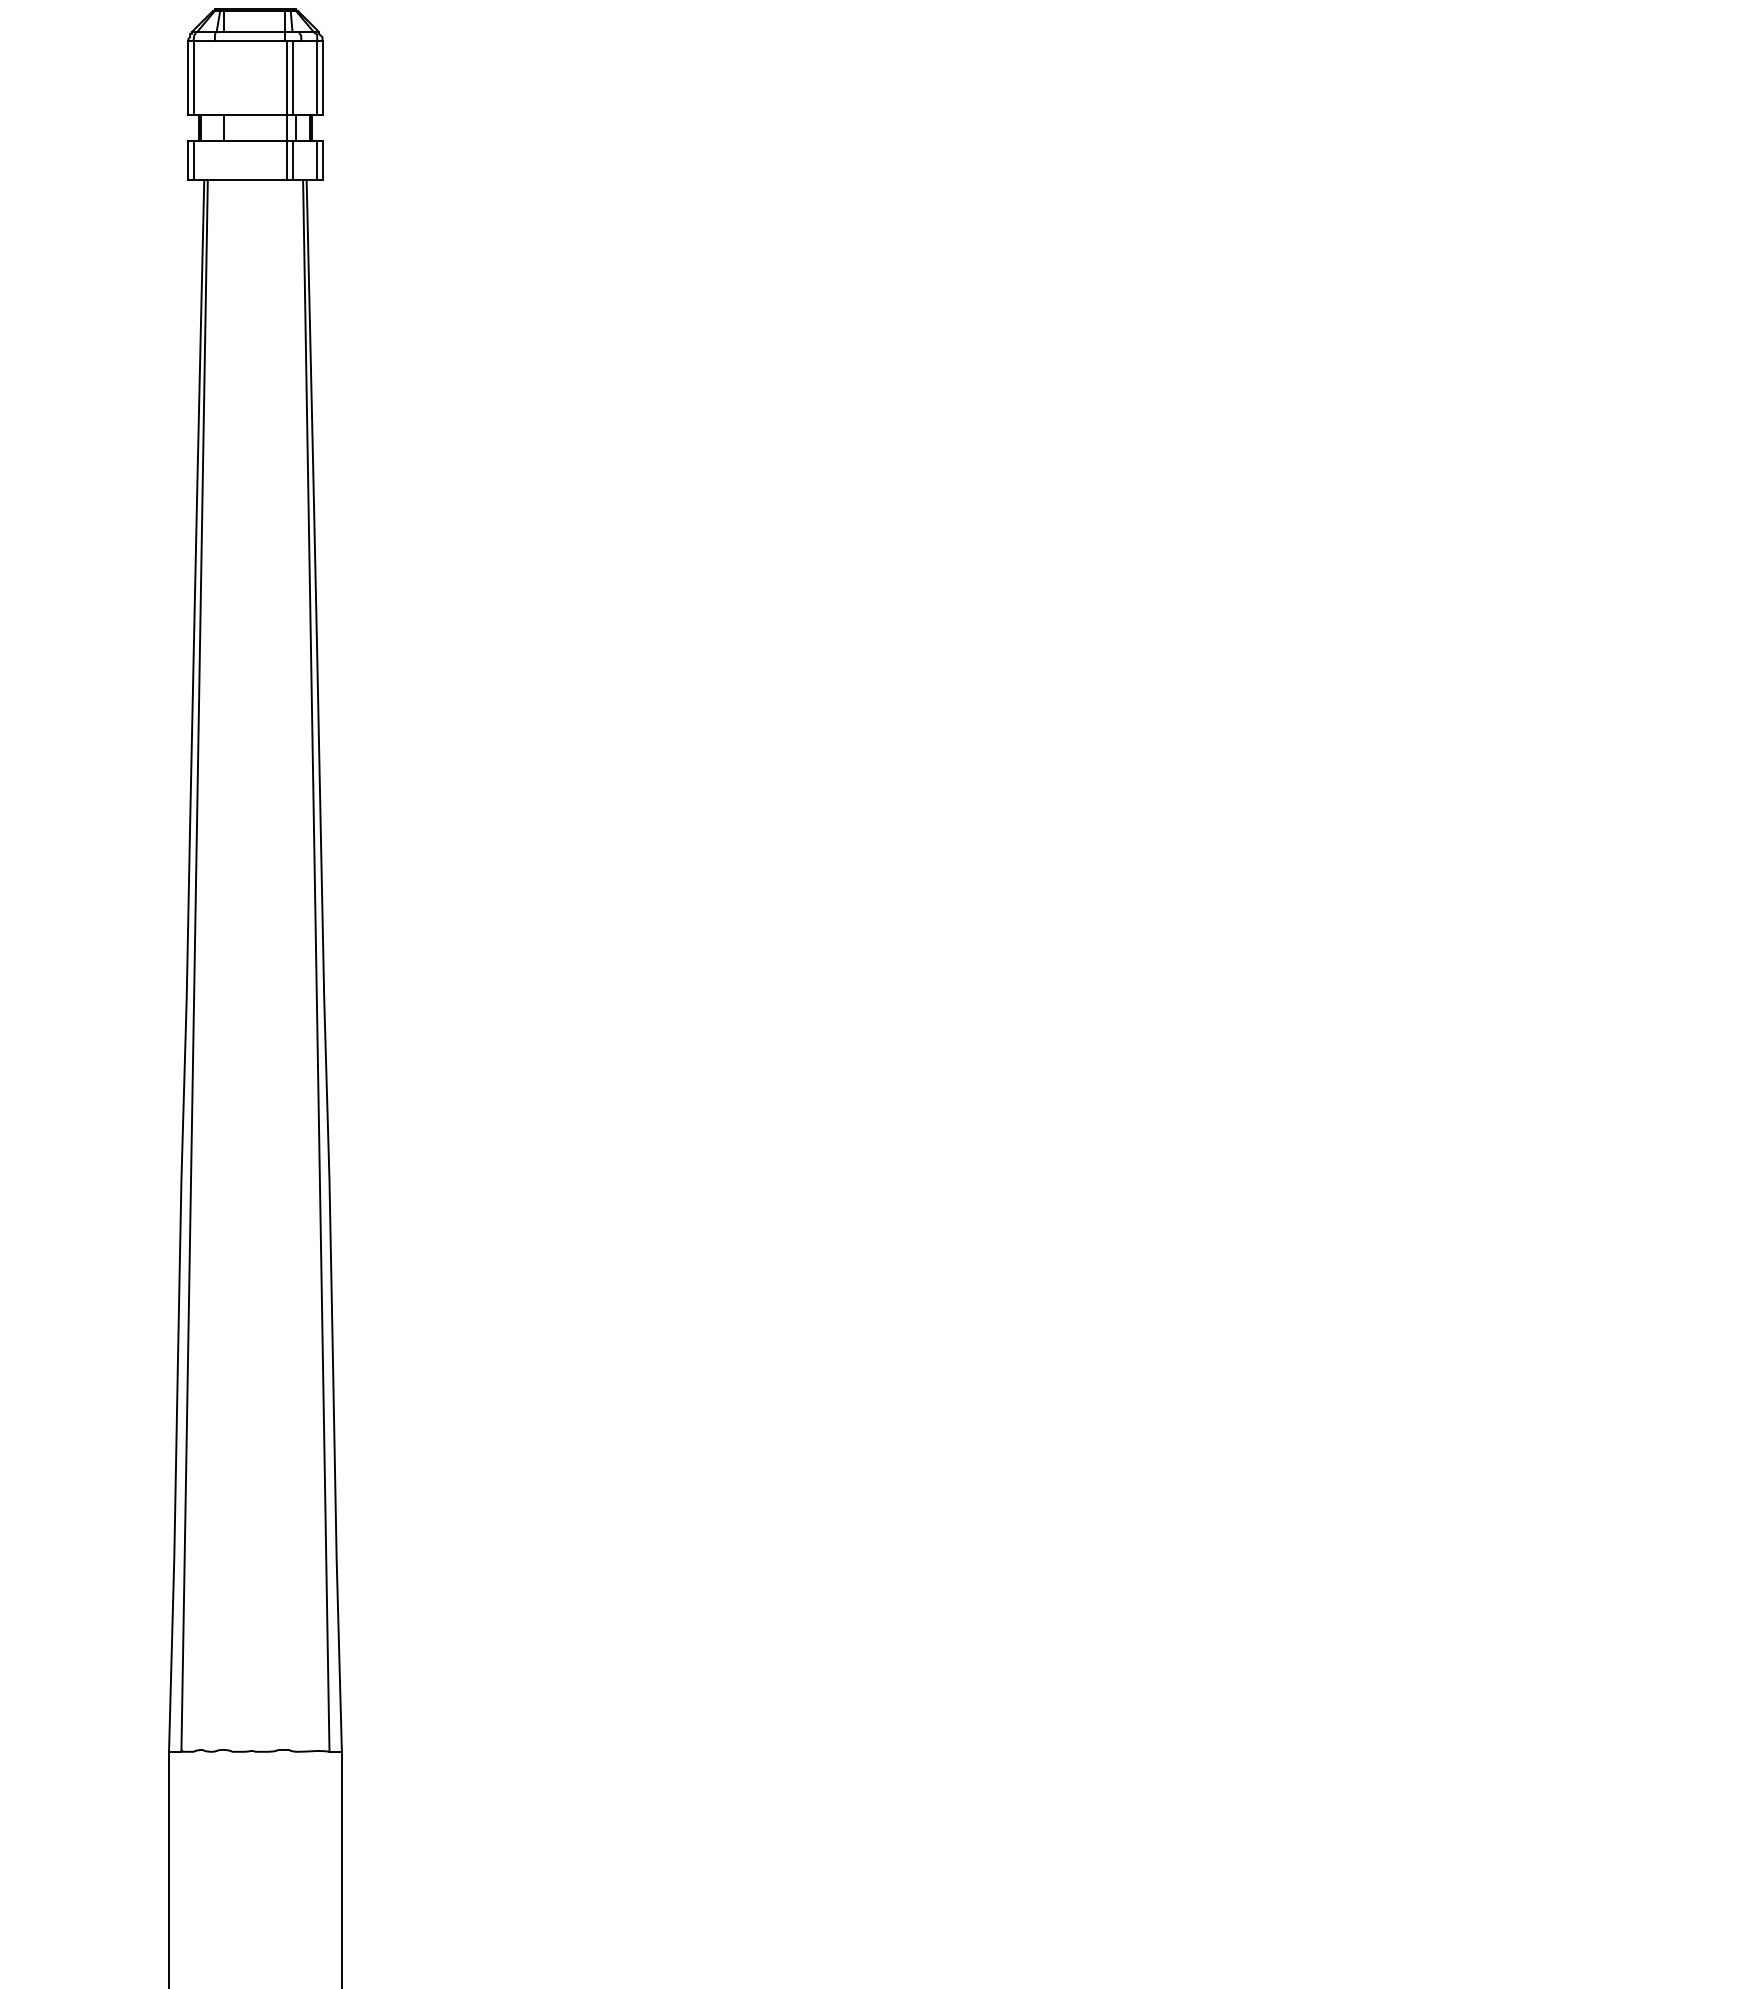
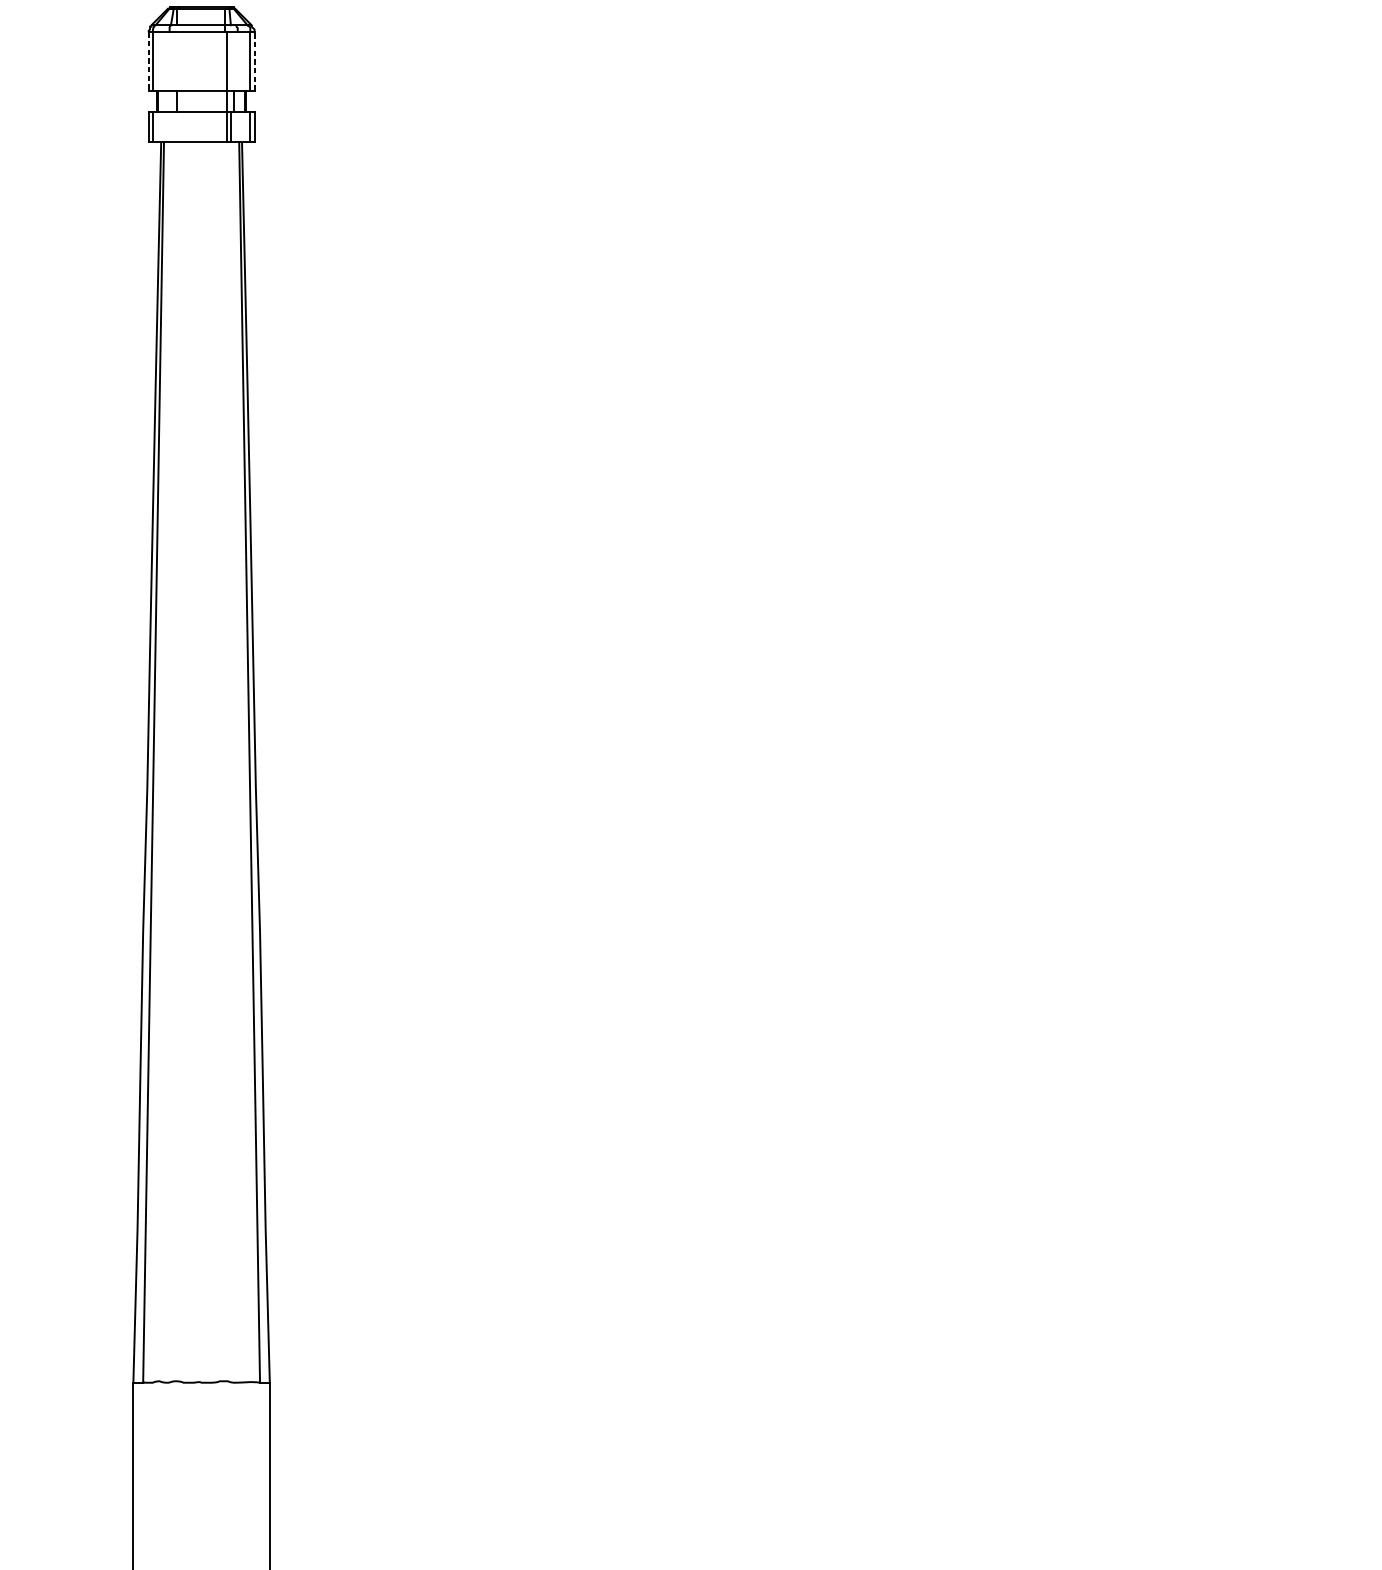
line: (292, 77) -> (230, 61), removed
line: (322, 77) -> (254, 61), solid -> dashed
line: (188, 78) -> (148, 62), solid -> dashed

